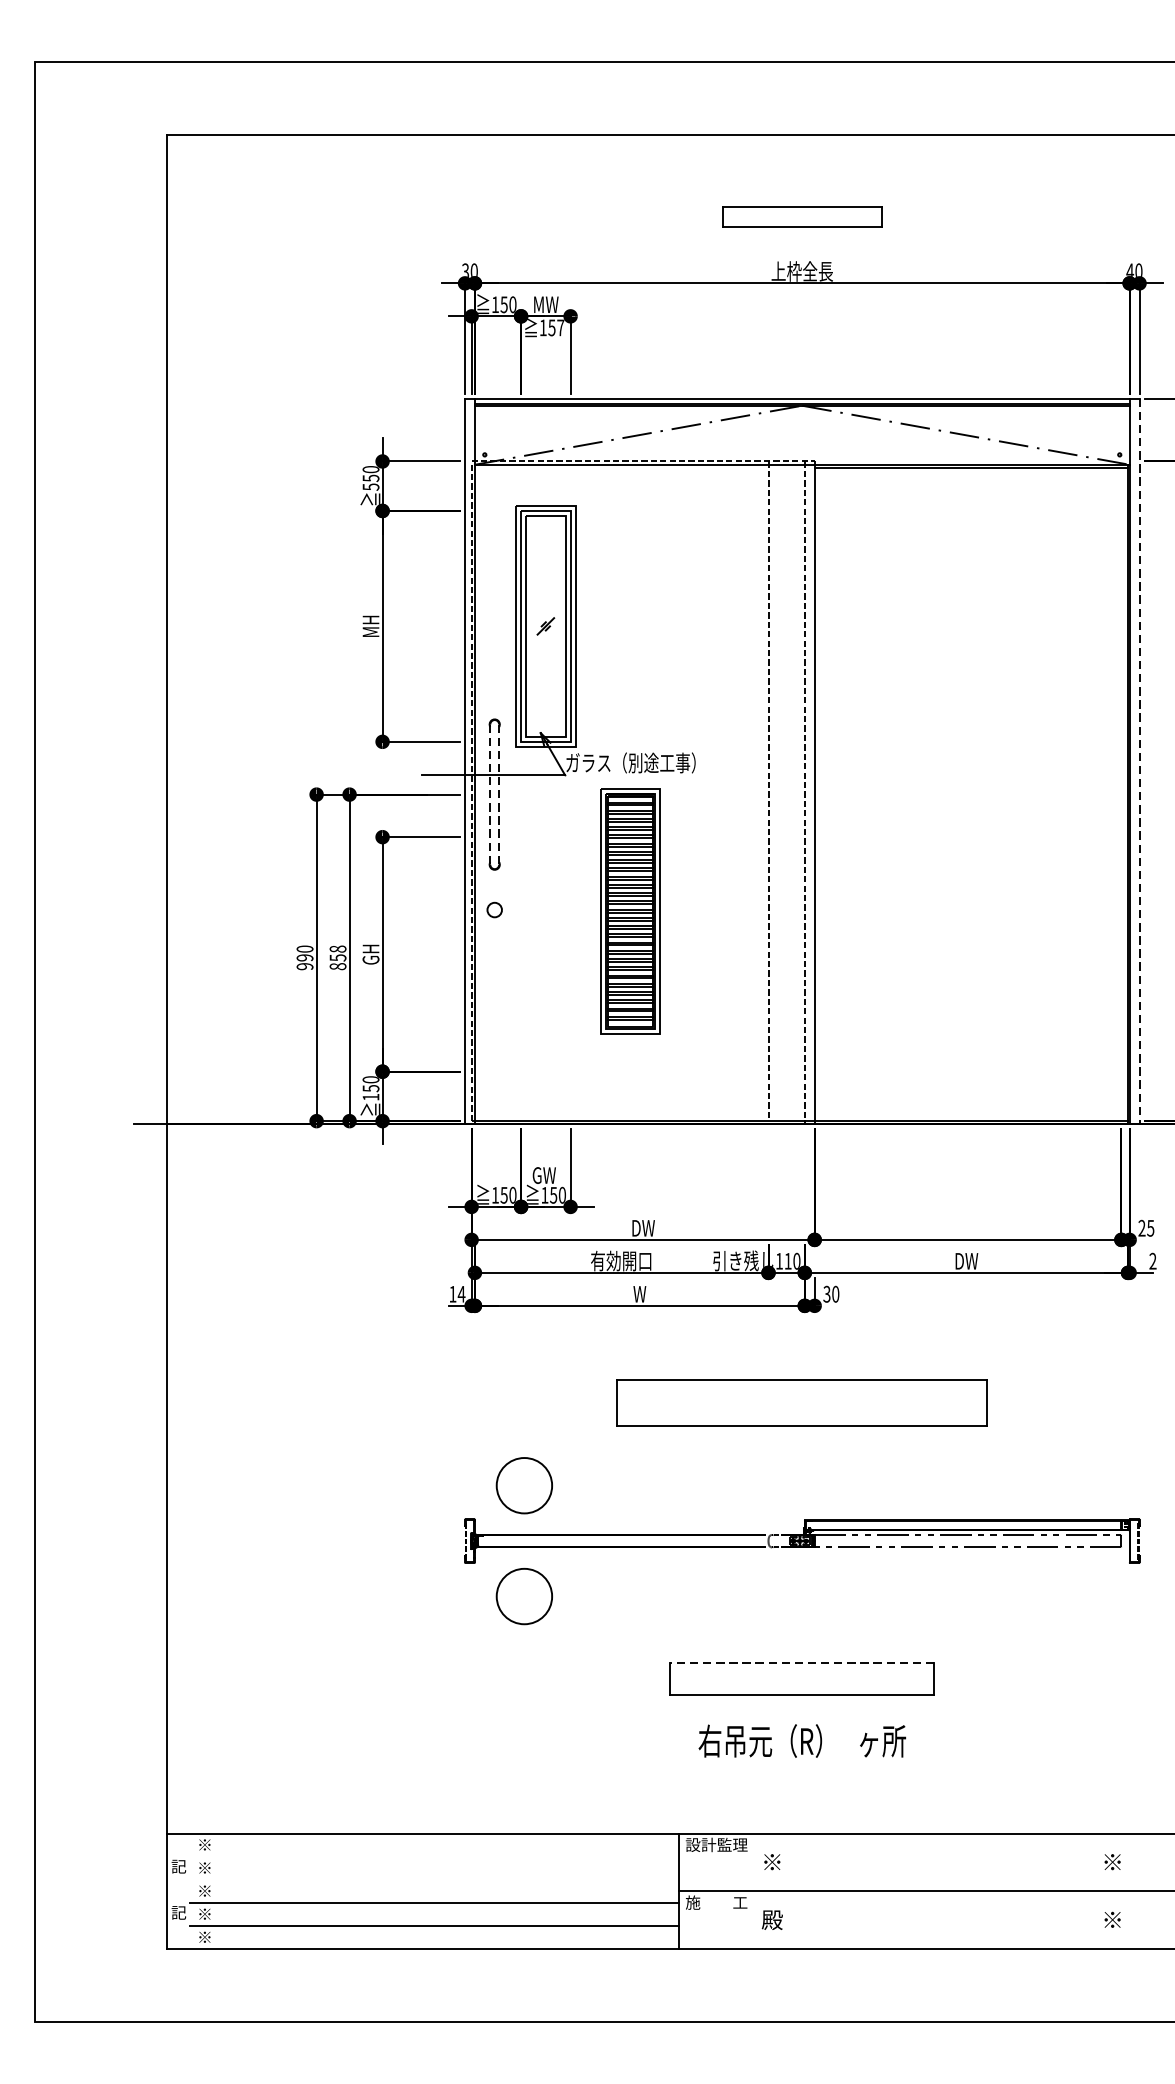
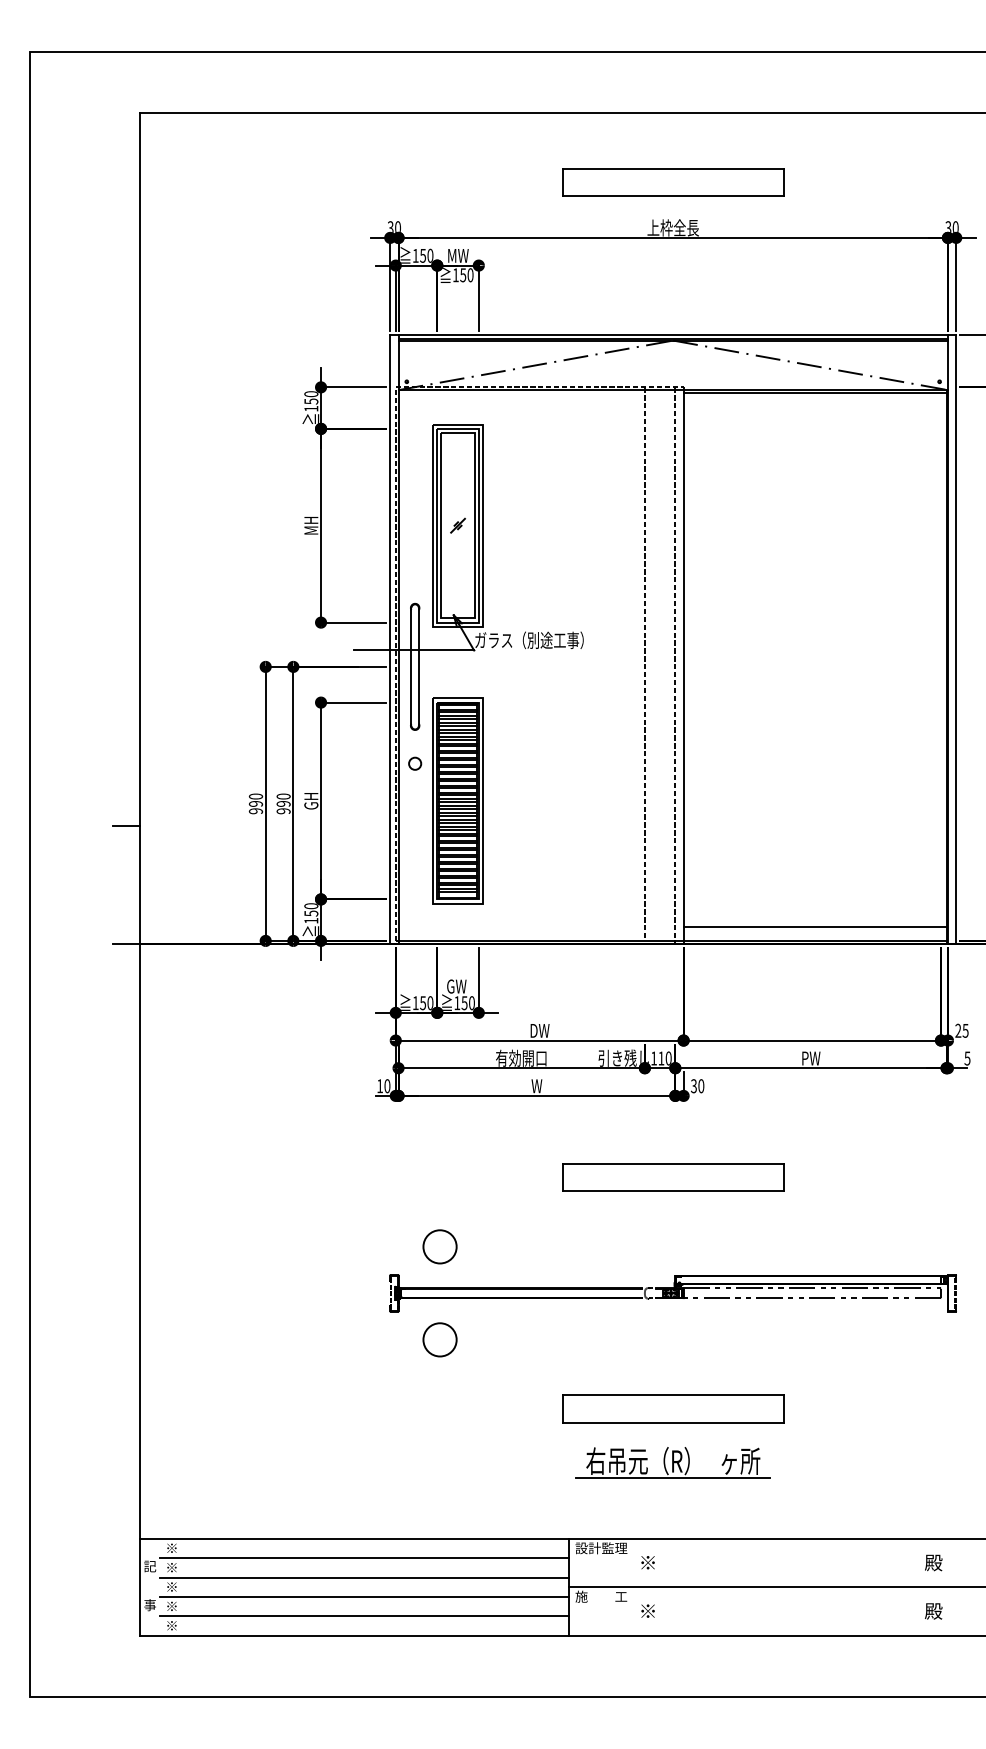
part: (802, 217) -> (673, 182), size x1.67
text: (1130, 269) -> (948, 226), 40 -> 30
text: (560, 328) -> (470, 275), 157 -> 150
text: (371, 486) -> (311, 408), 550 -> 150
line: (1139, 761) -> (956, 639), dashed -> solid
line: (490, 794) -> (411, 666), dashed -> solid
line: (498, 794) -> (418, 666), dashed -> solid
part: (629, 910) -> (457, 800), moved
text: (337, 957) -> (283, 803), 858 -> 990
line: (150, 984) -> (126, 826), added
line: (970, 1105) -> (814, 927), added
text: (967, 1261) -> (811, 1058), DW -> PW
text: (1152, 1261) -> (967, 1058), 2 -> 5
text: (461, 1294) -> (387, 1086), 14 -> 10
part: (802, 1403) -> (673, 1177), size x0.71
circle: (523, 1485) -> (439, 1246), size x0.71
circle: (523, 1596) -> (439, 1339), size x0.71
line: (802, 1662) -> (673, 1395), dashed -> solid
line: (802, 1761) -> (673, 1478), added
line: (434, 1857) -> (364, 1558), added
text: (1112, 1861) -> (933, 1562), ※ -> 殿
line: (434, 1879) -> (364, 1577), added
text: (179, 1913) -> (150, 1605), 記 -> 事
text: (771, 1920) -> (647, 1611), 殿 -> ※
text: (1112, 1920) -> (933, 1611), ※ -> 殿

